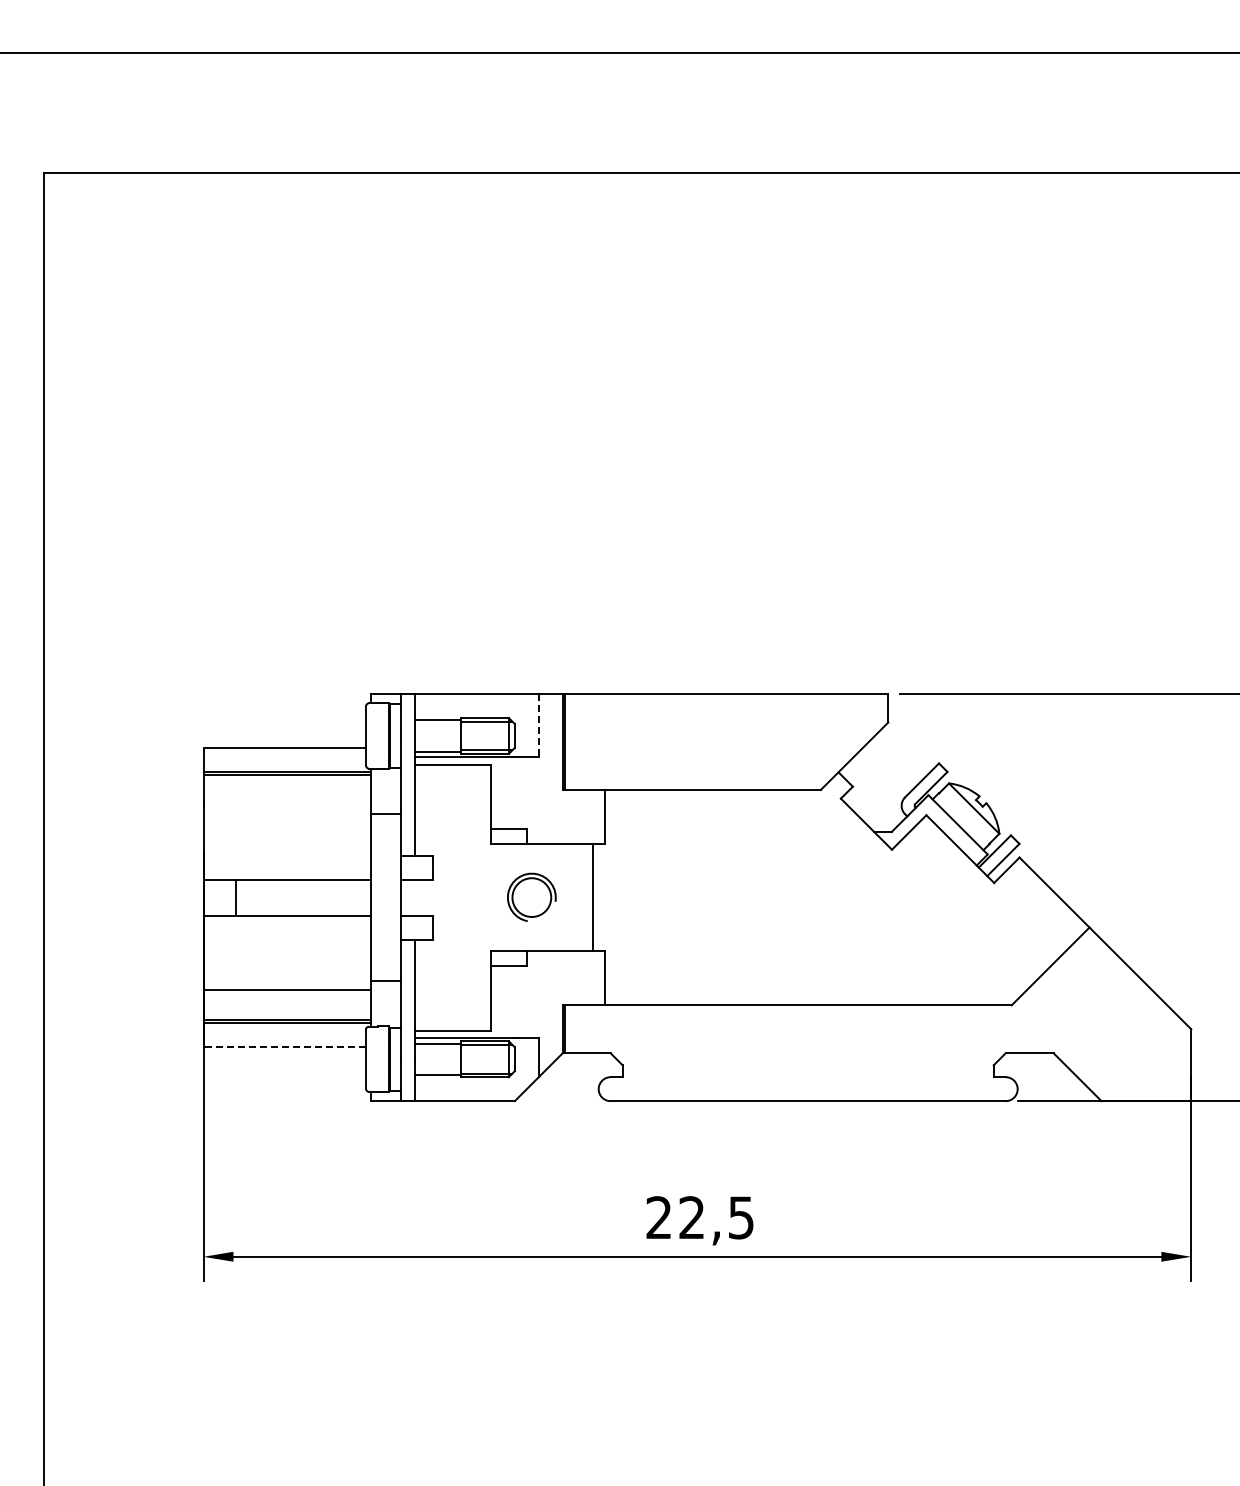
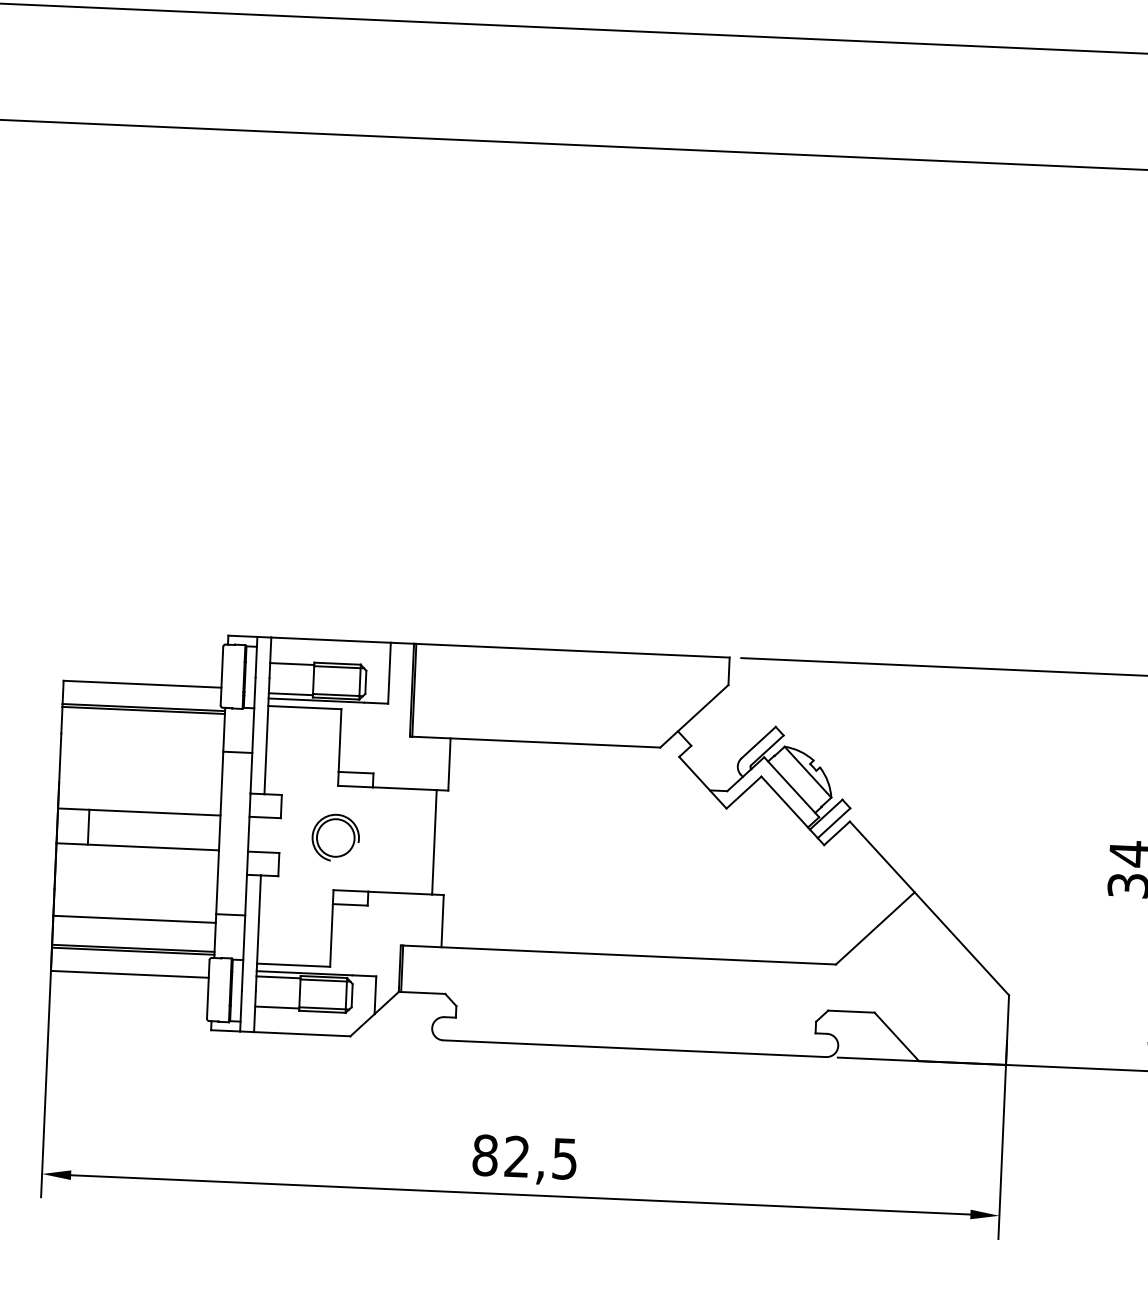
line: (538, 726) -> (389, 674), dashed -> solid
part: (531, 896) -> (335, 836), moved
line: (284, 1047) -> (129, 974), dashed -> solid
text: (659, 1217) -> (485, 1155), 22,5 -> 82,5

